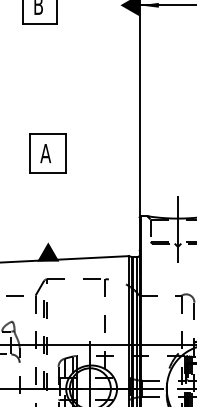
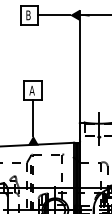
line: (89, 5) -> (54, 15), added
line: (48, 206) -> (33, 117), added

